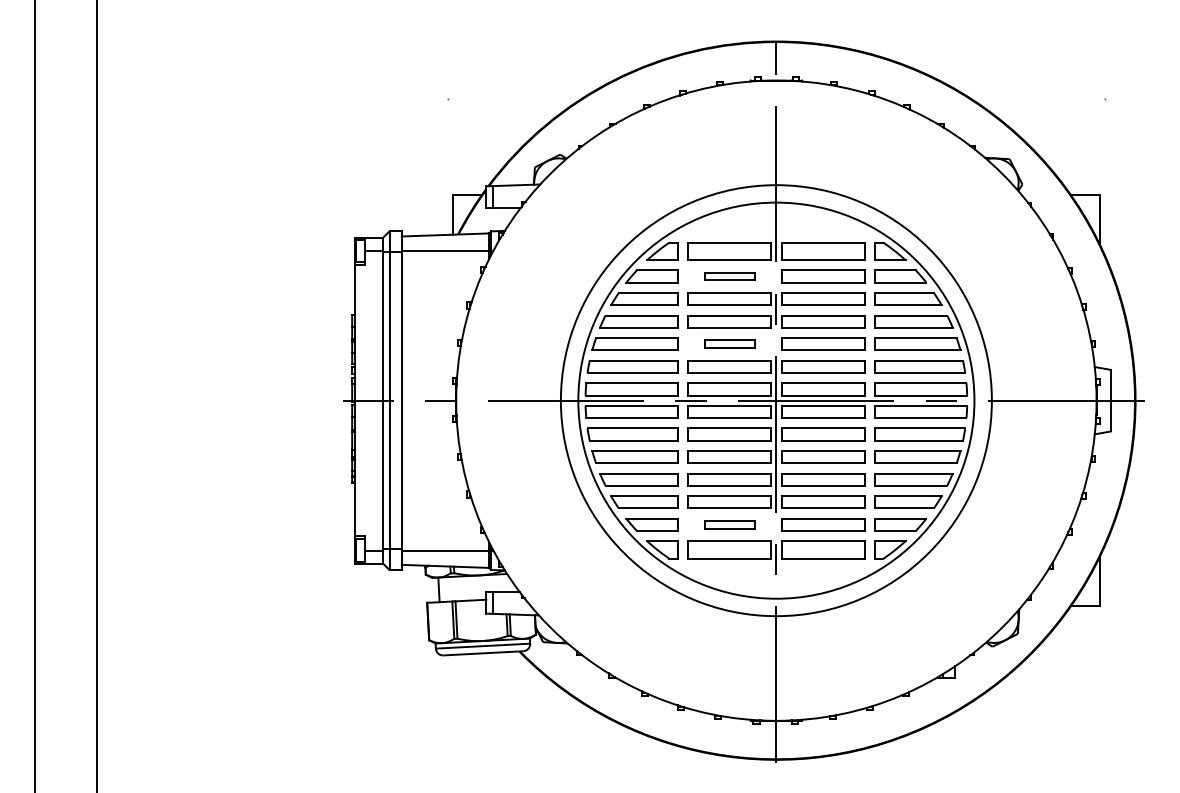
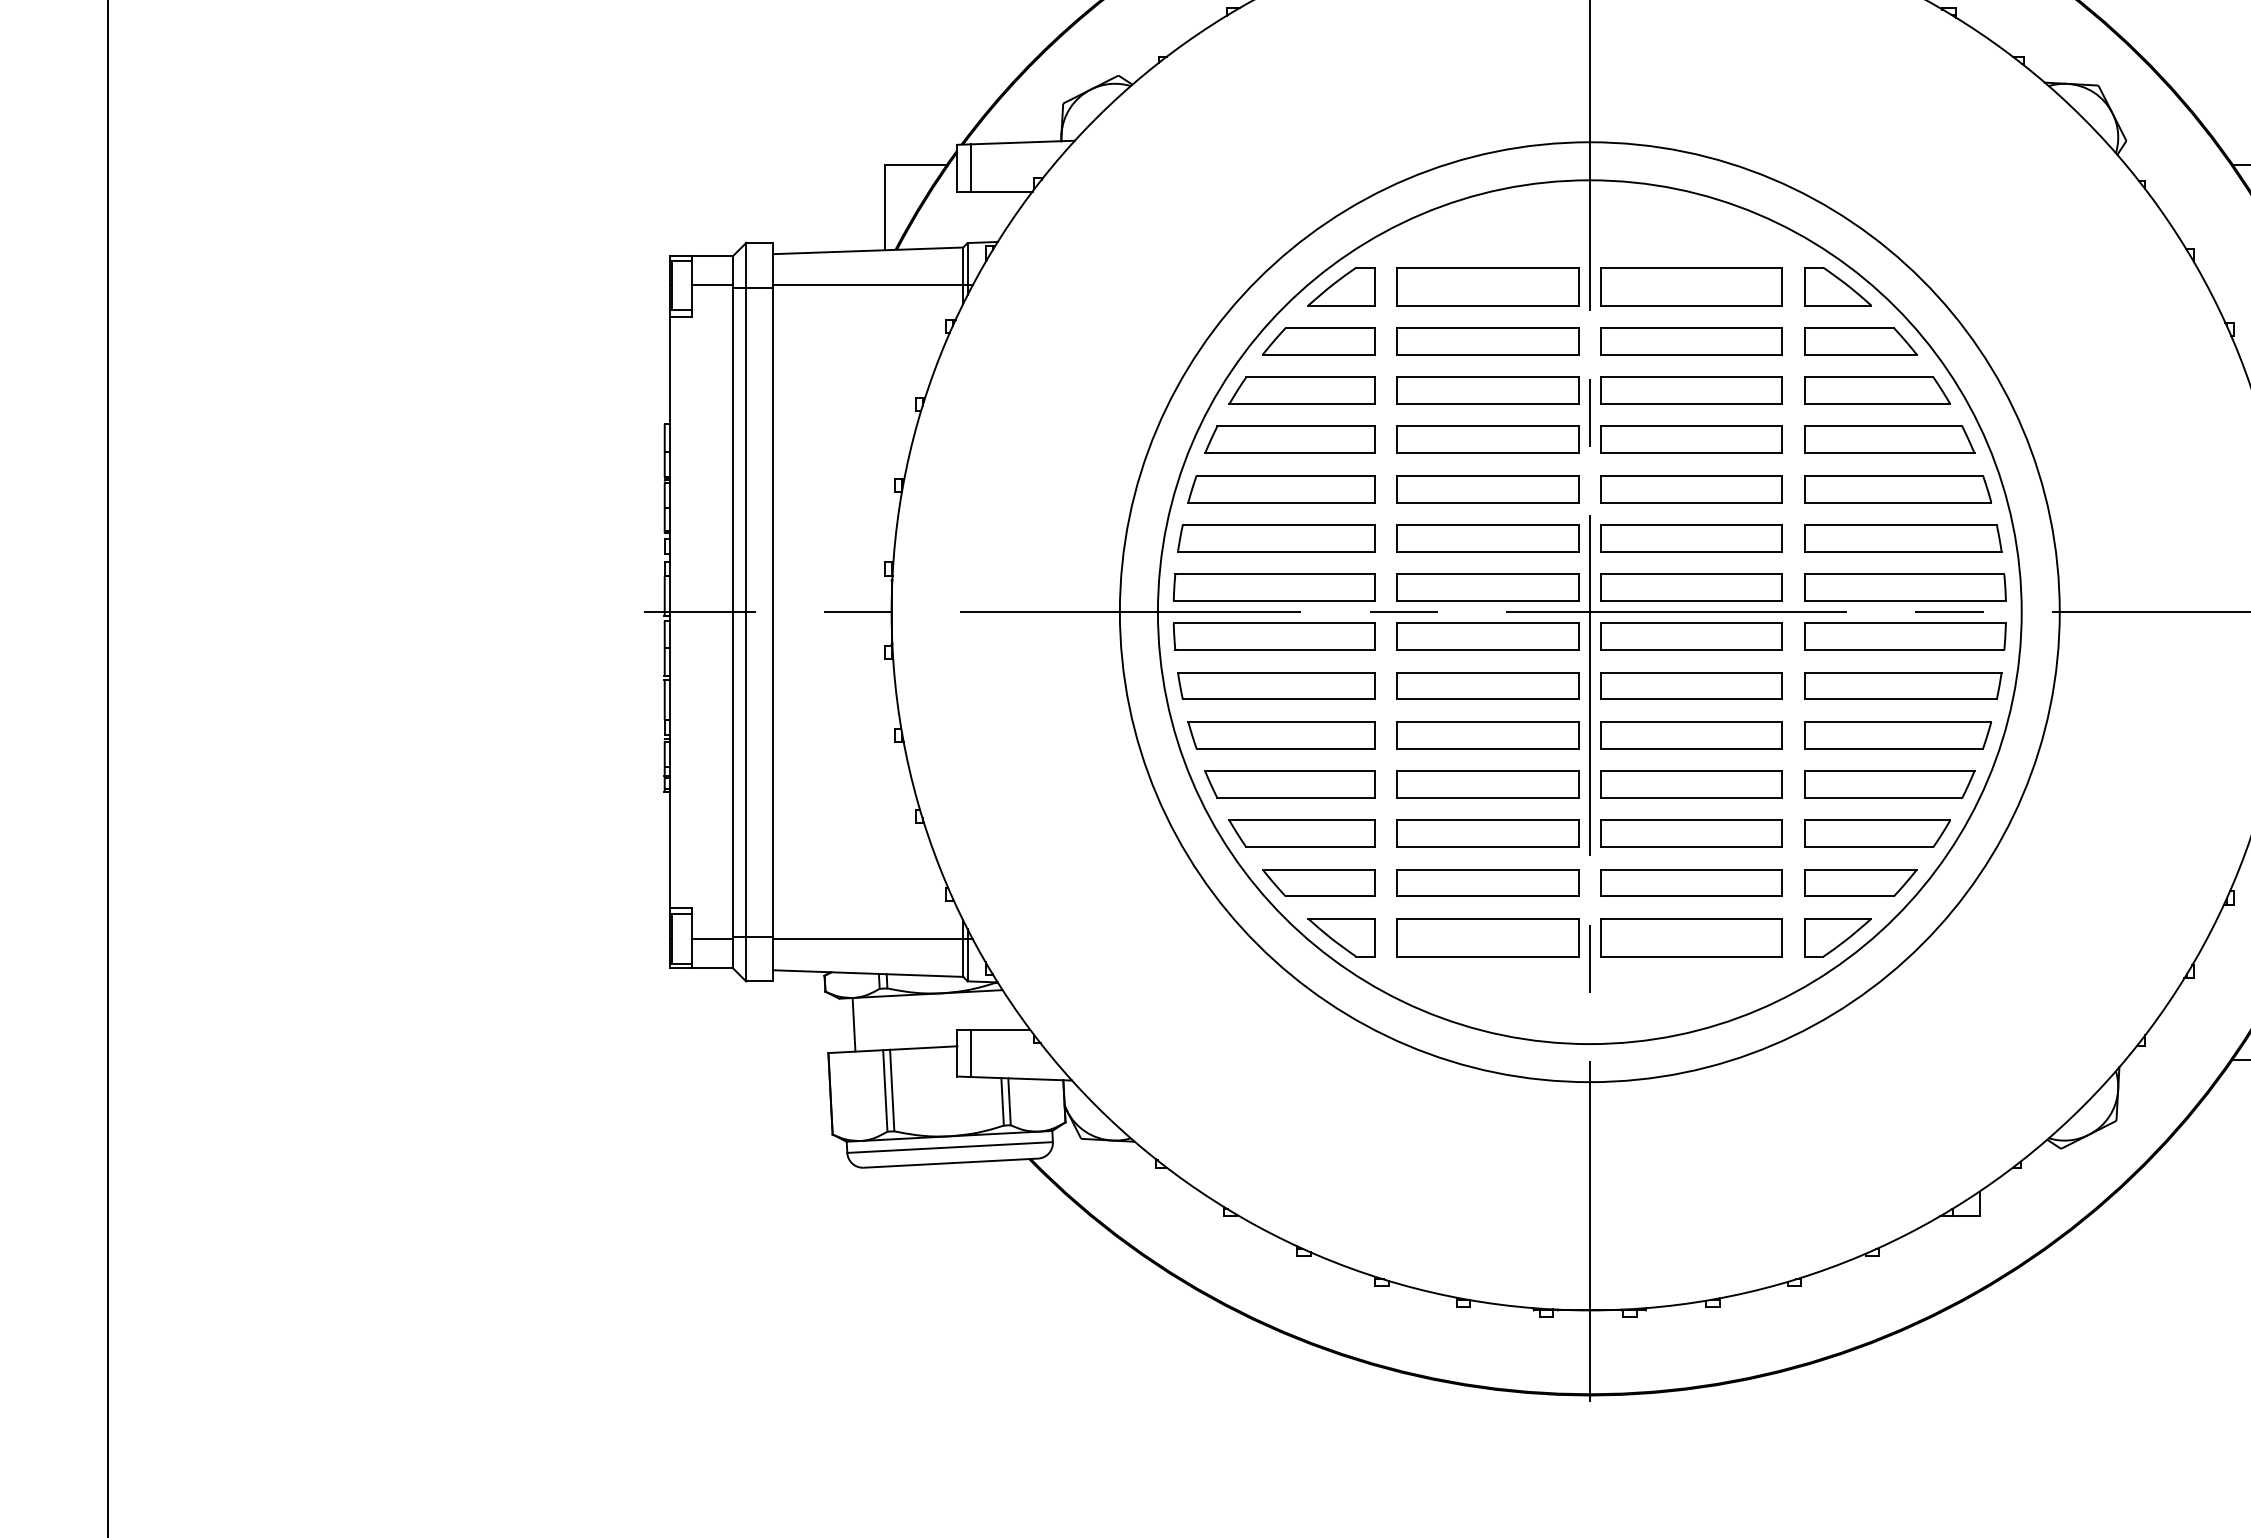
part: (729, 276) -> (1487, 341), size x1.67
part: (729, 343) -> (1487, 487), size x1.67
part: (729, 524) -> (1487, 882), size x1.67

